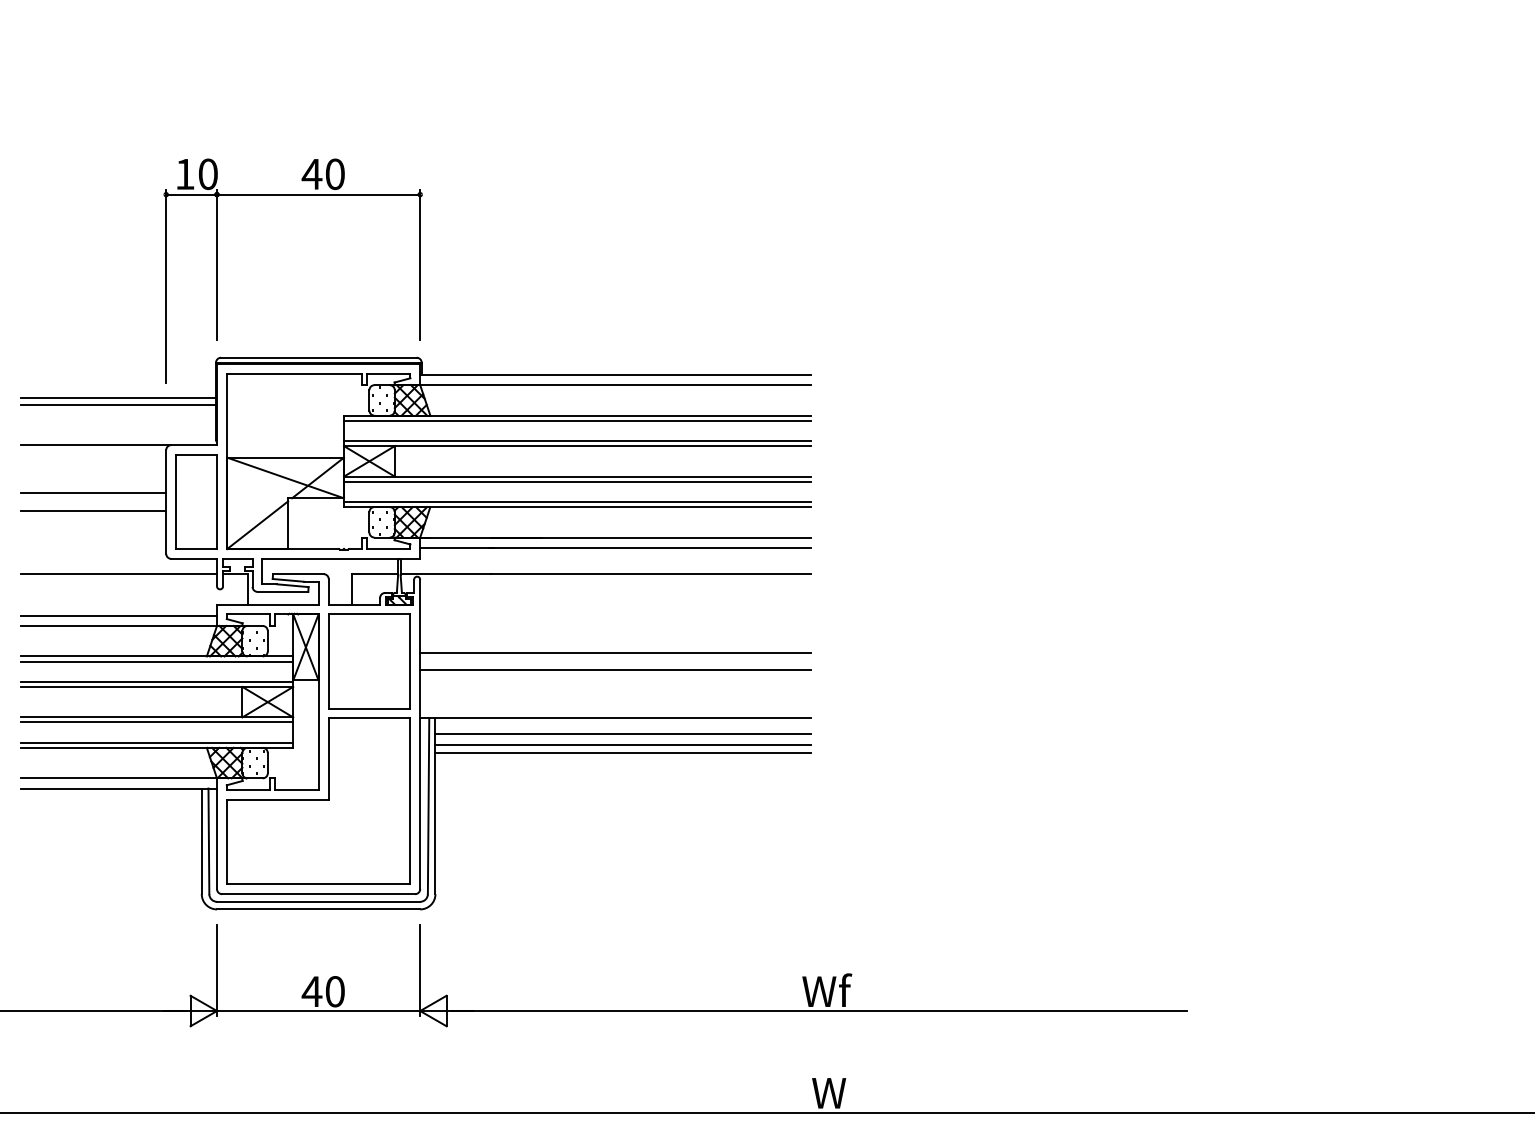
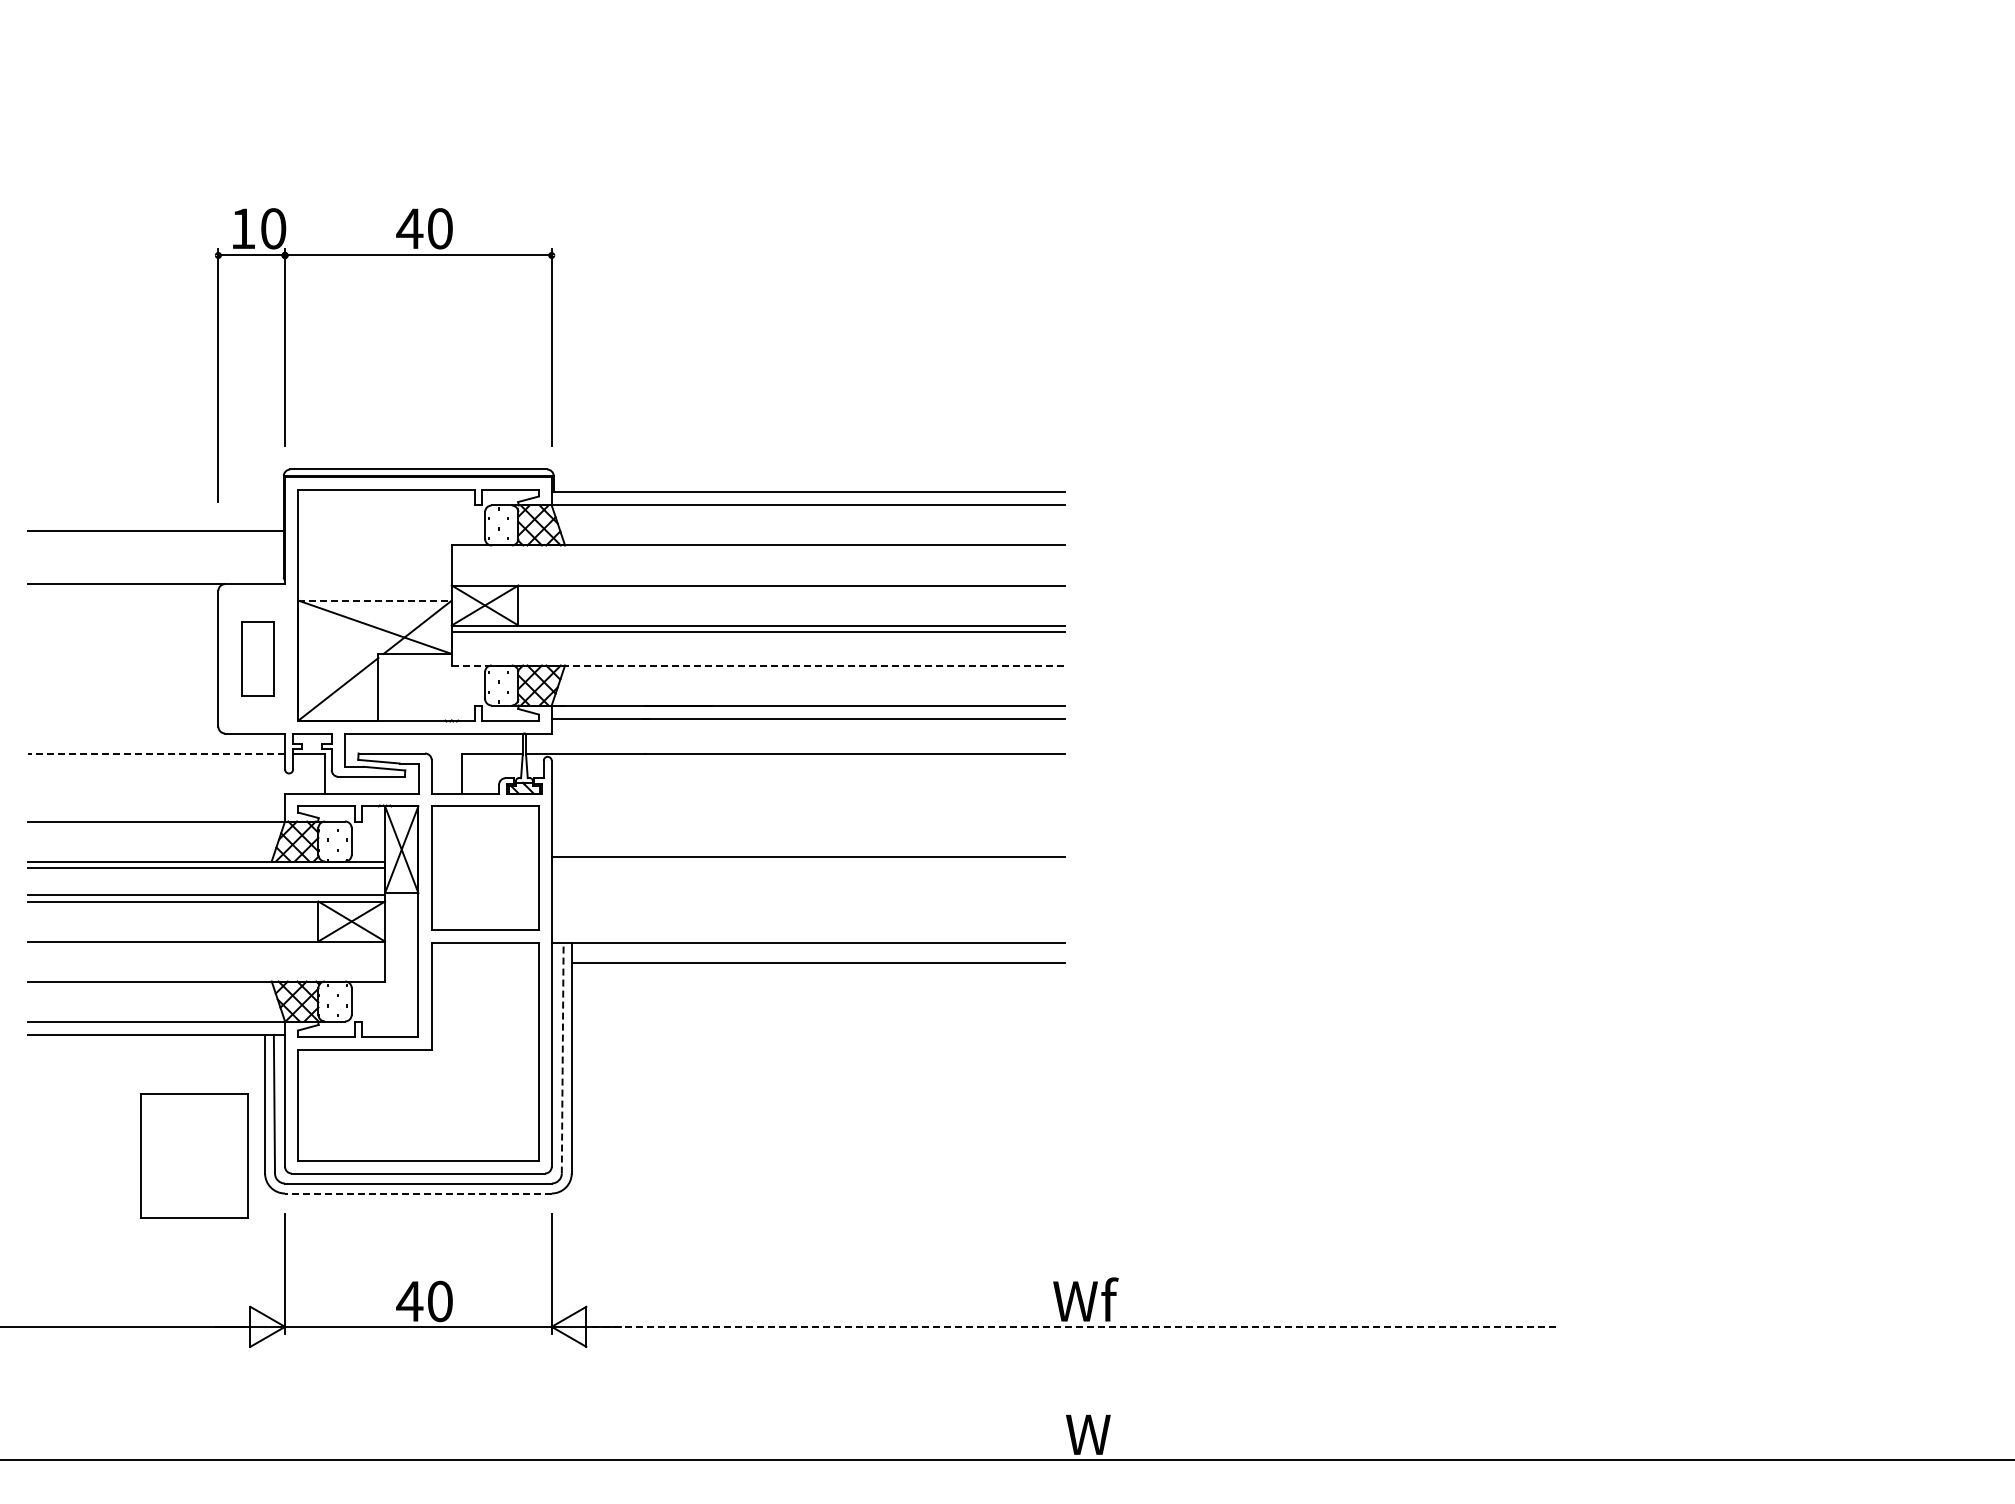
line: (118, 398) -> (155, 522), removed
line: (577, 420) -> (758, 552), removed
line: (577, 440) -> (758, 578), removed
line: (285, 457) -> (375, 600), solid -> dashed
line: (93, 493) -> (123, 647), removed
part: (195, 501) -> (257, 658), size x0.6
line: (577, 501) -> (758, 658), removed
line: (577, 507) -> (758, 665), solid -> dashed
line: (93, 510) -> (123, 670), removed
line: (119, 574) -> (156, 753), solid -> dashed
line: (119, 616) -> (156, 808), removed
line: (615, 670) -> (808, 879), removed
line: (157, 722) -> (206, 948), removed
line: (157, 742) -> (206, 974), removed
line: (623, 744) -> (818, 977), removed
line: (623, 753) -> (818, 988), removed
line: (428, 805) -> (562, 1057), solid -> dashed
part: (147, 880) -> (194, 1155), added
line: (317, 909) -> (417, 1193), solid -> dashed
line: (819, 1010) -> (1075, 1326), solid -> dashed

